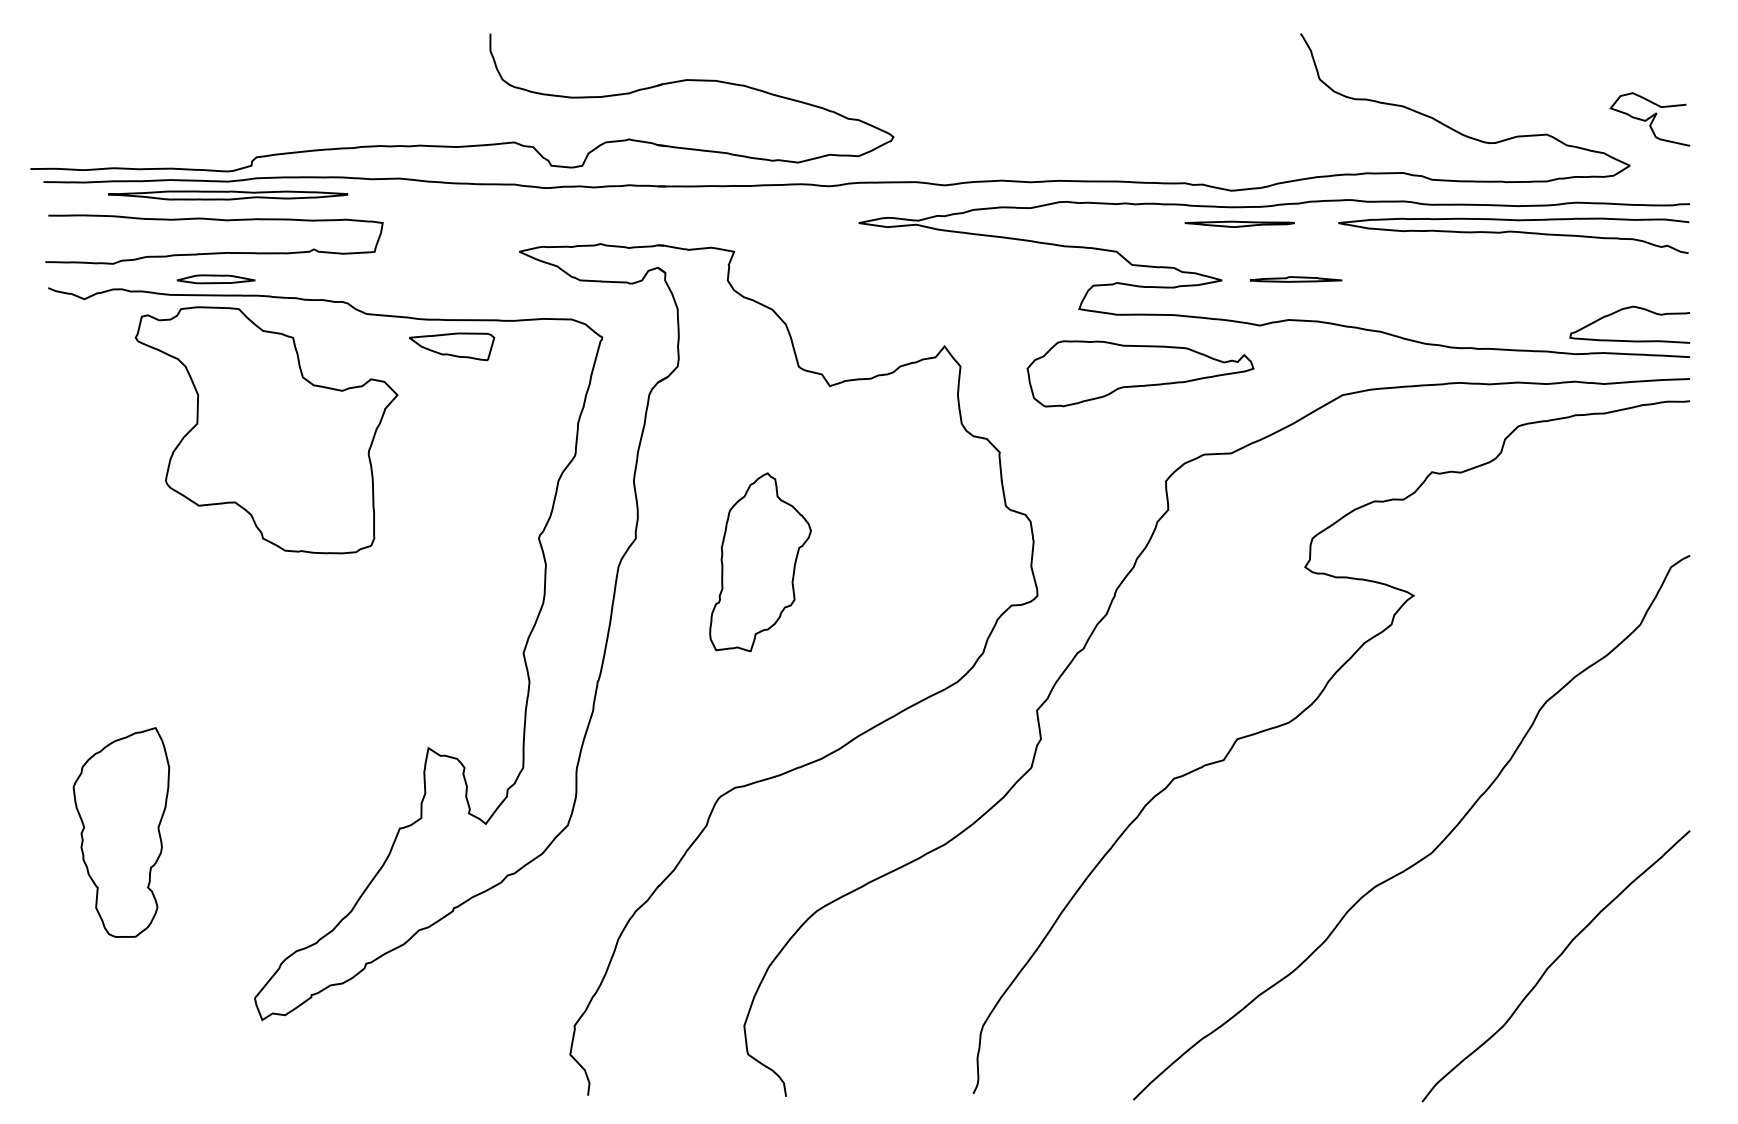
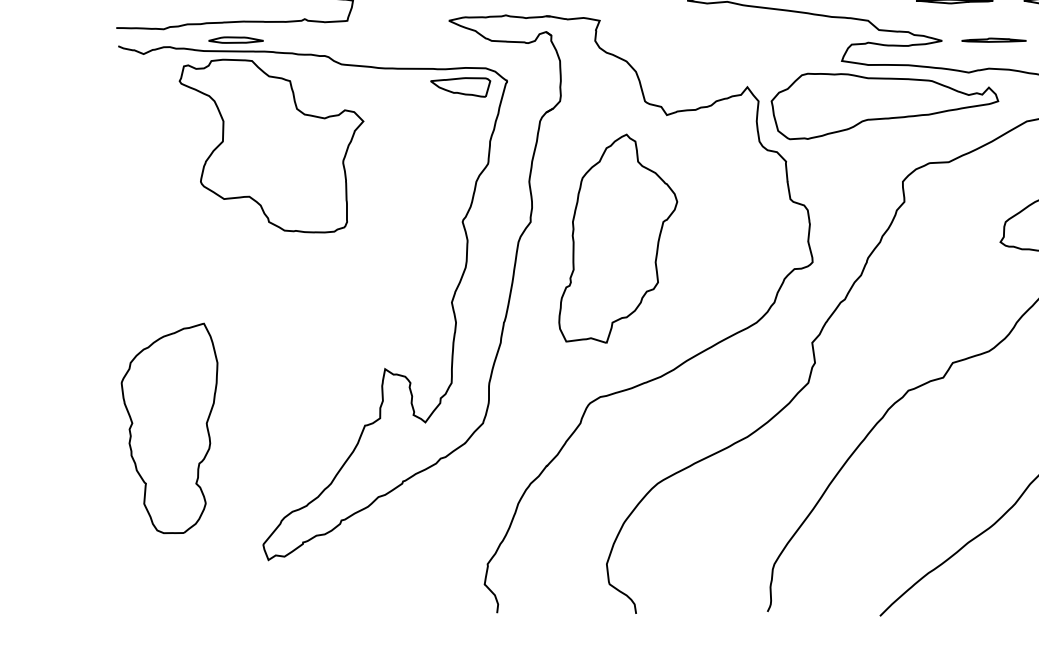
part: (452, 346) -> (460, 87), moved
part: (1140, 373) -> (884, 106), size x1.43
part: (760, 562) -> (618, 238), size x1.67
part: (121, 832) -> (169, 428), size x1.43

